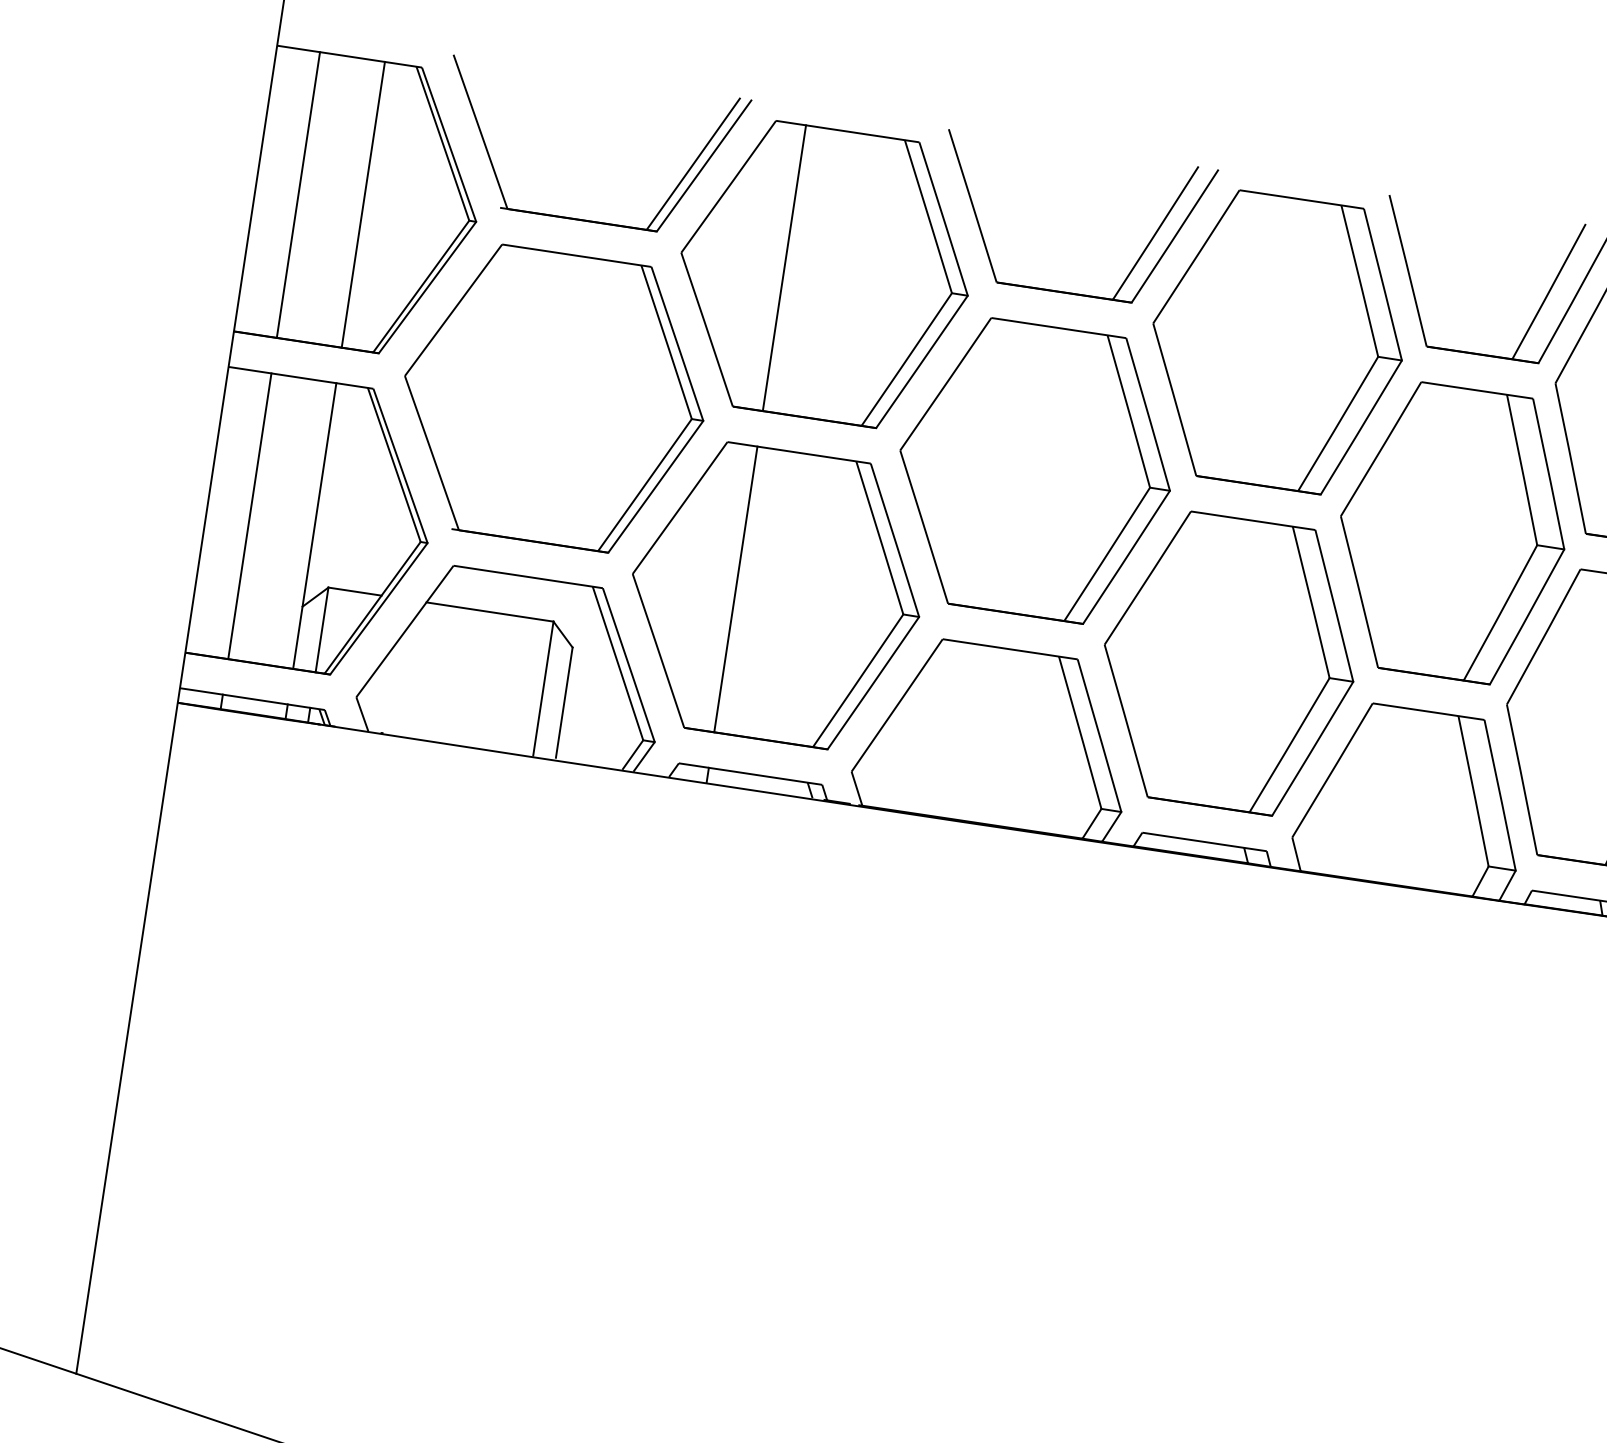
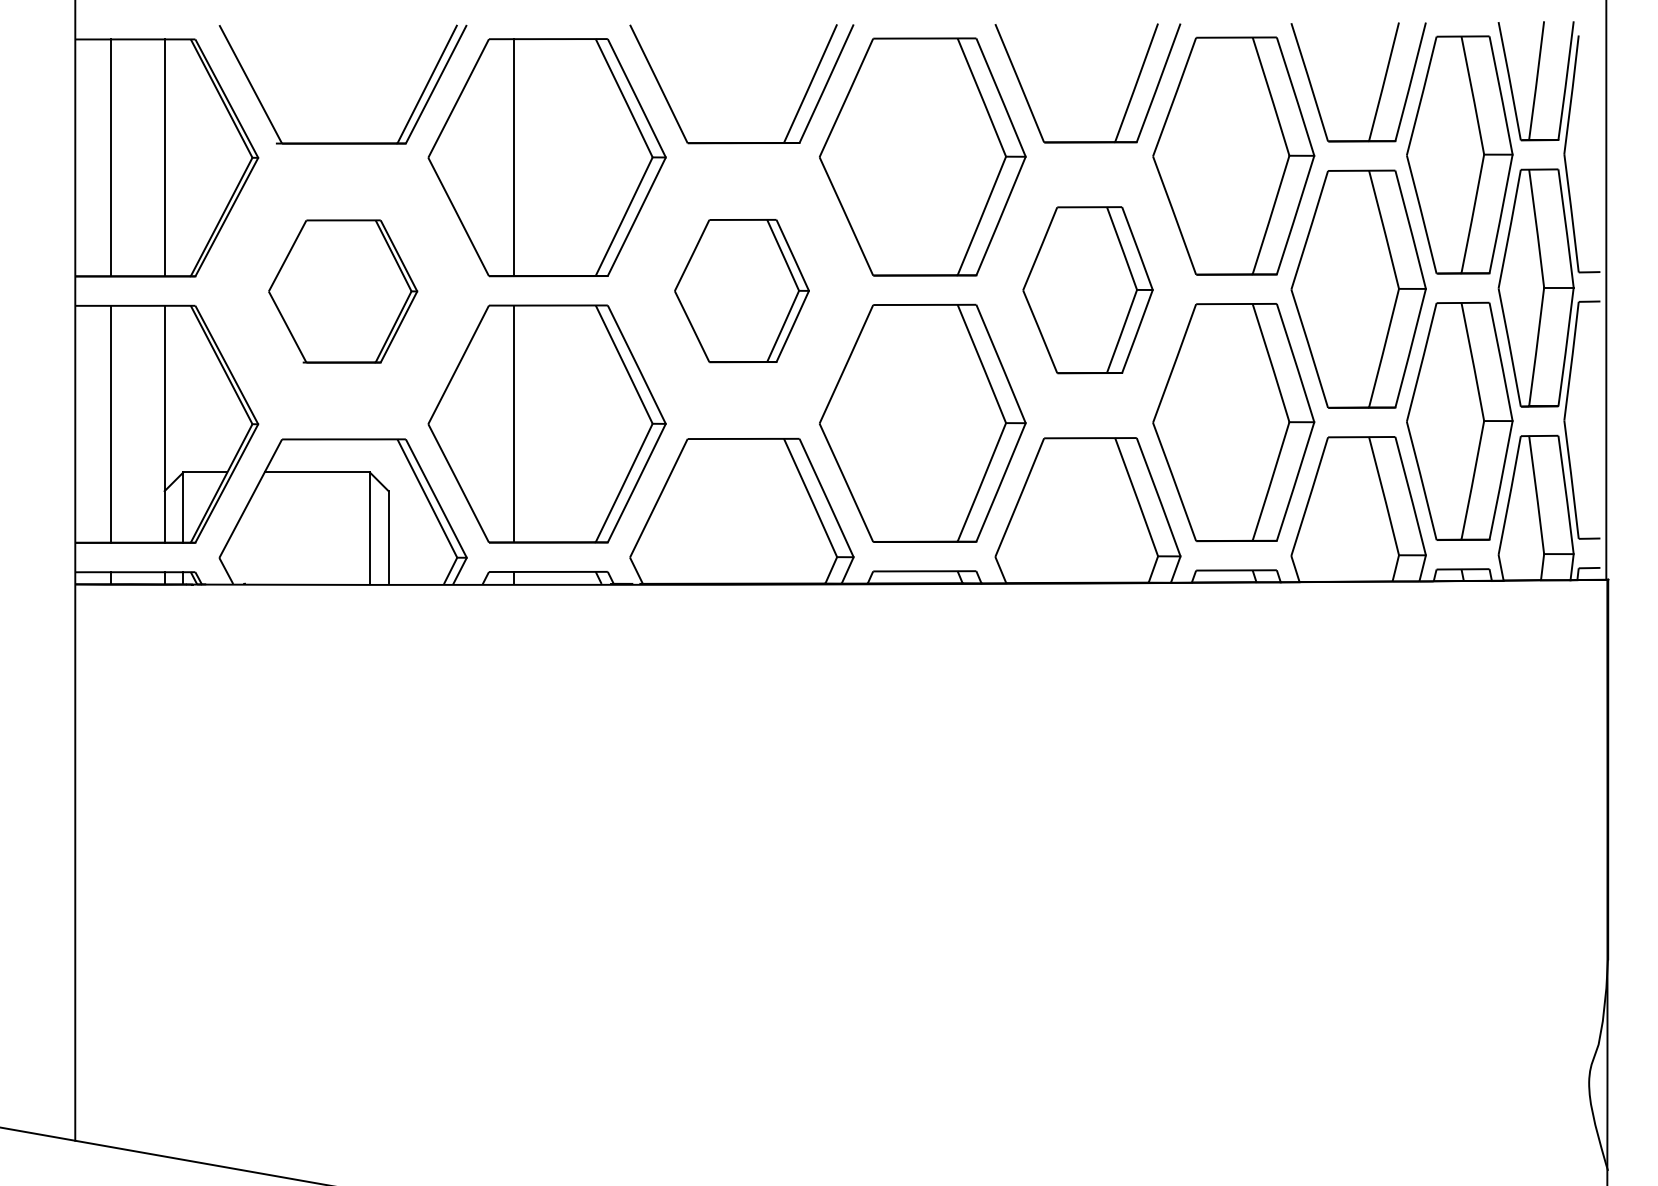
part: (553, 398) -> (342, 291), size x0.6
part: (1034, 469) -> (741, 290), size x0.6
part: (1452, 531) -> (1087, 289), size x0.7

